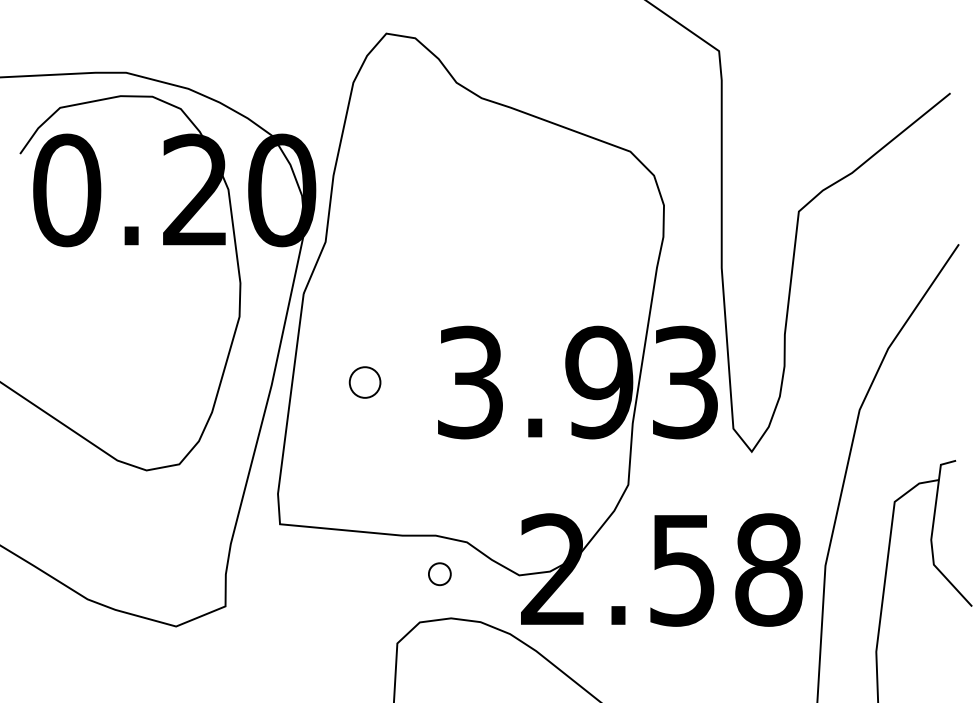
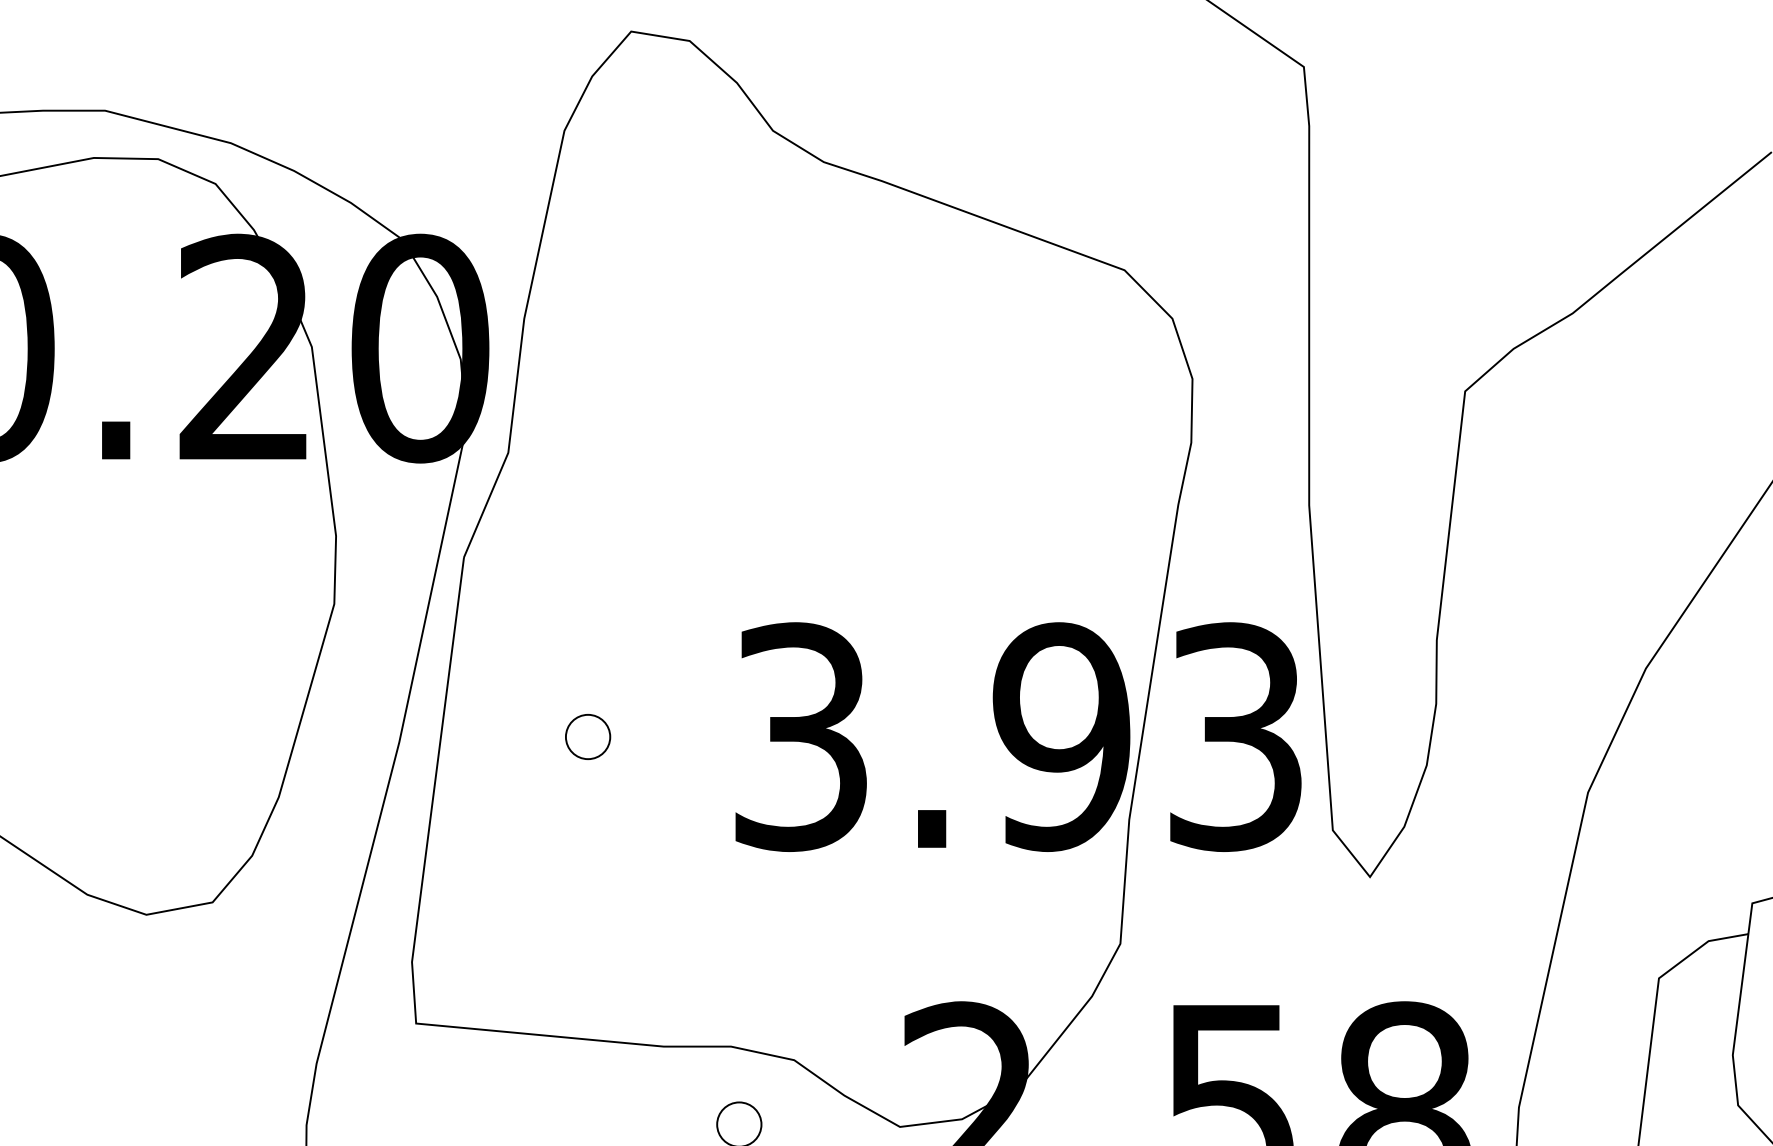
part: (364, 382) -> (586, 736), size x0.71

